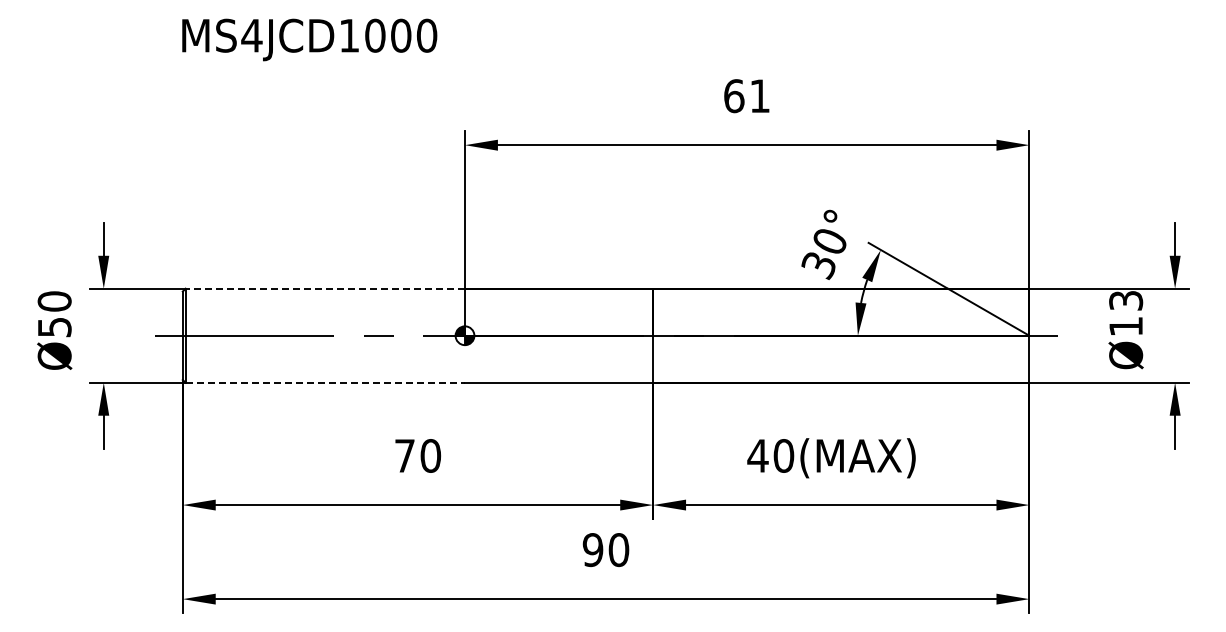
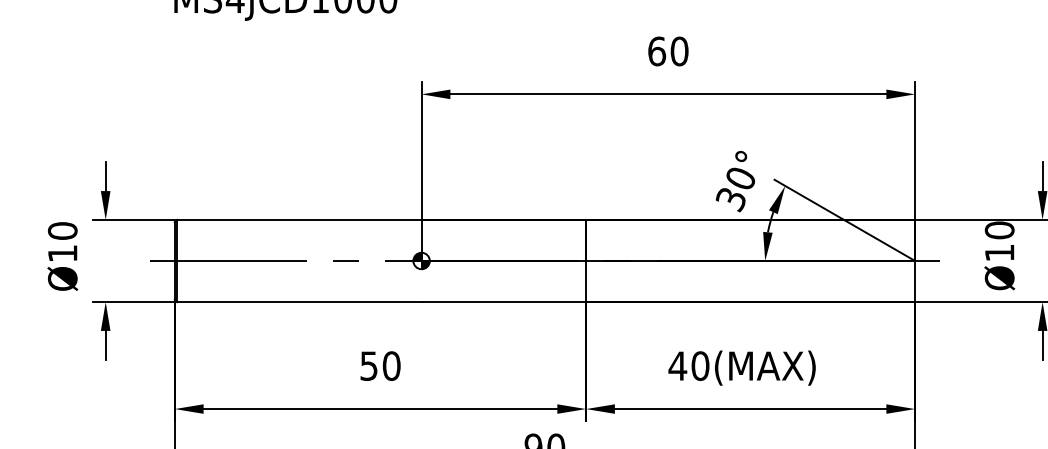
text: (760, 96) -> (680, 51), 61 -> 60
line: (325, 288) -> (299, 219), dashed -> solid
text: (1126, 300) -> (1000, 230), Ø13 -> Ø10
text: (54, 327) -> (62, 253), Ø50 -> Ø10
line: (325, 382) -> (299, 301), dashed -> solid
text: (404, 455) -> (368, 365), 70 -> 50

